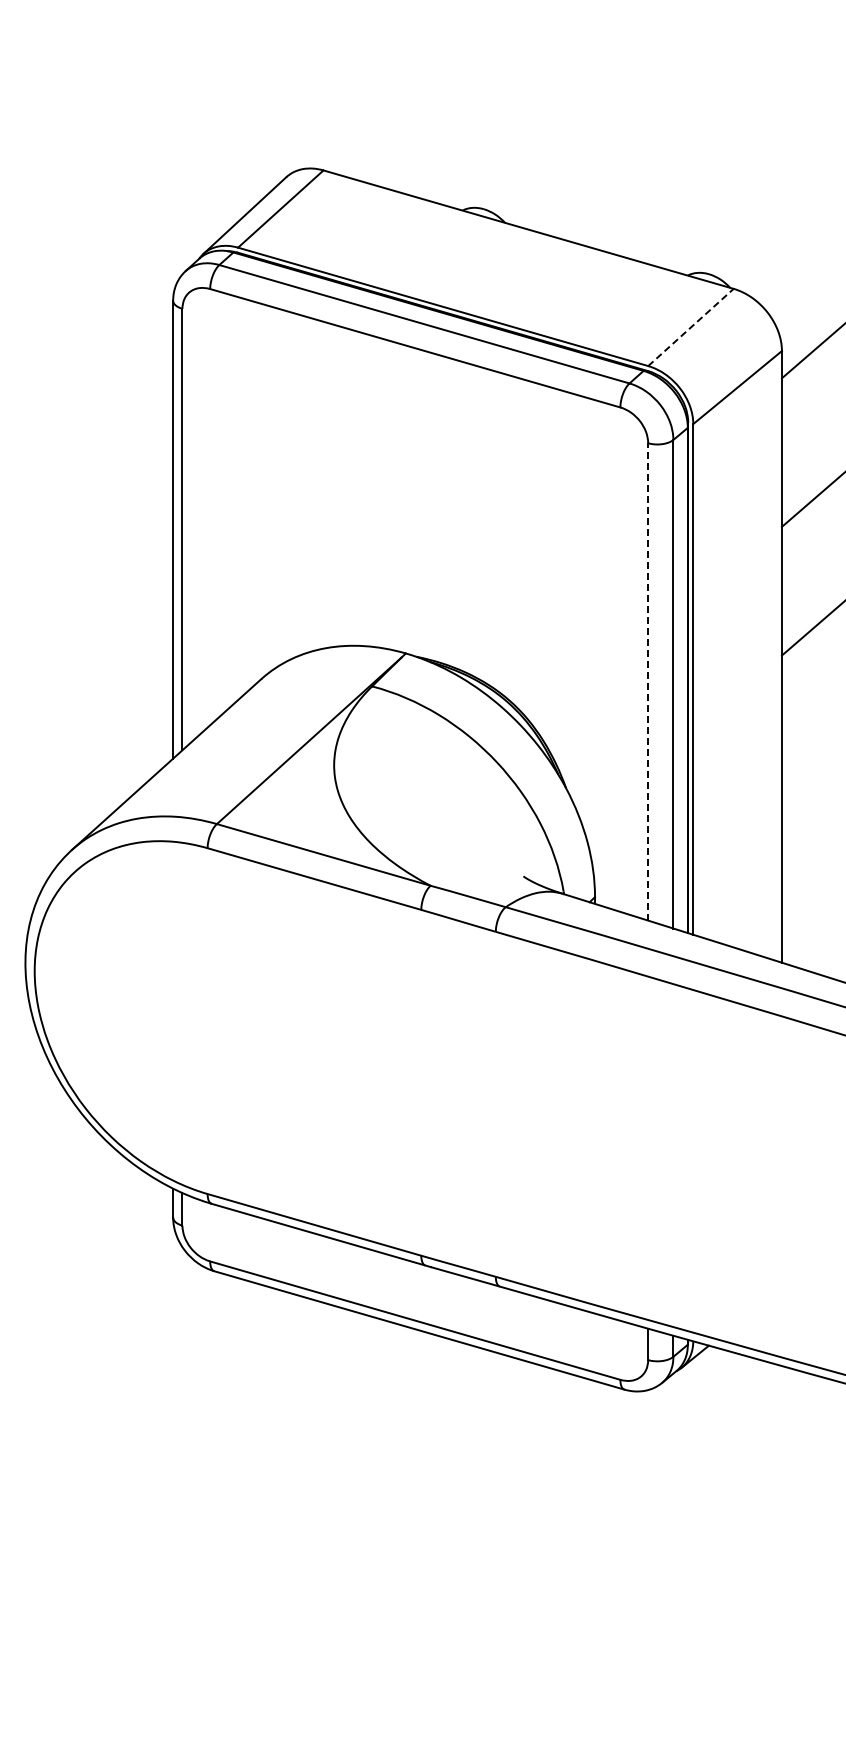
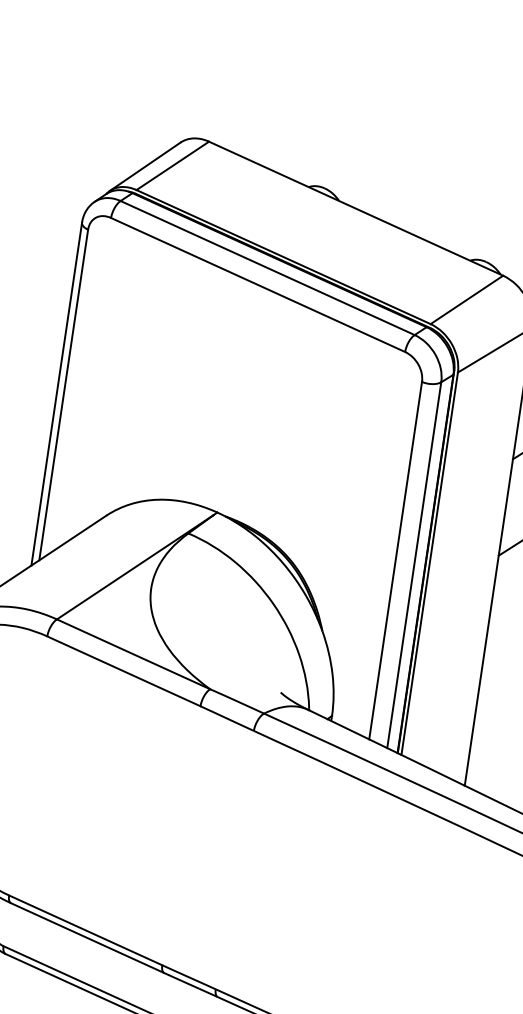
line: (690, 327) -> (466, 299), dashed -> solid
line: (648, 681) -> (395, 560), dashed -> solid

